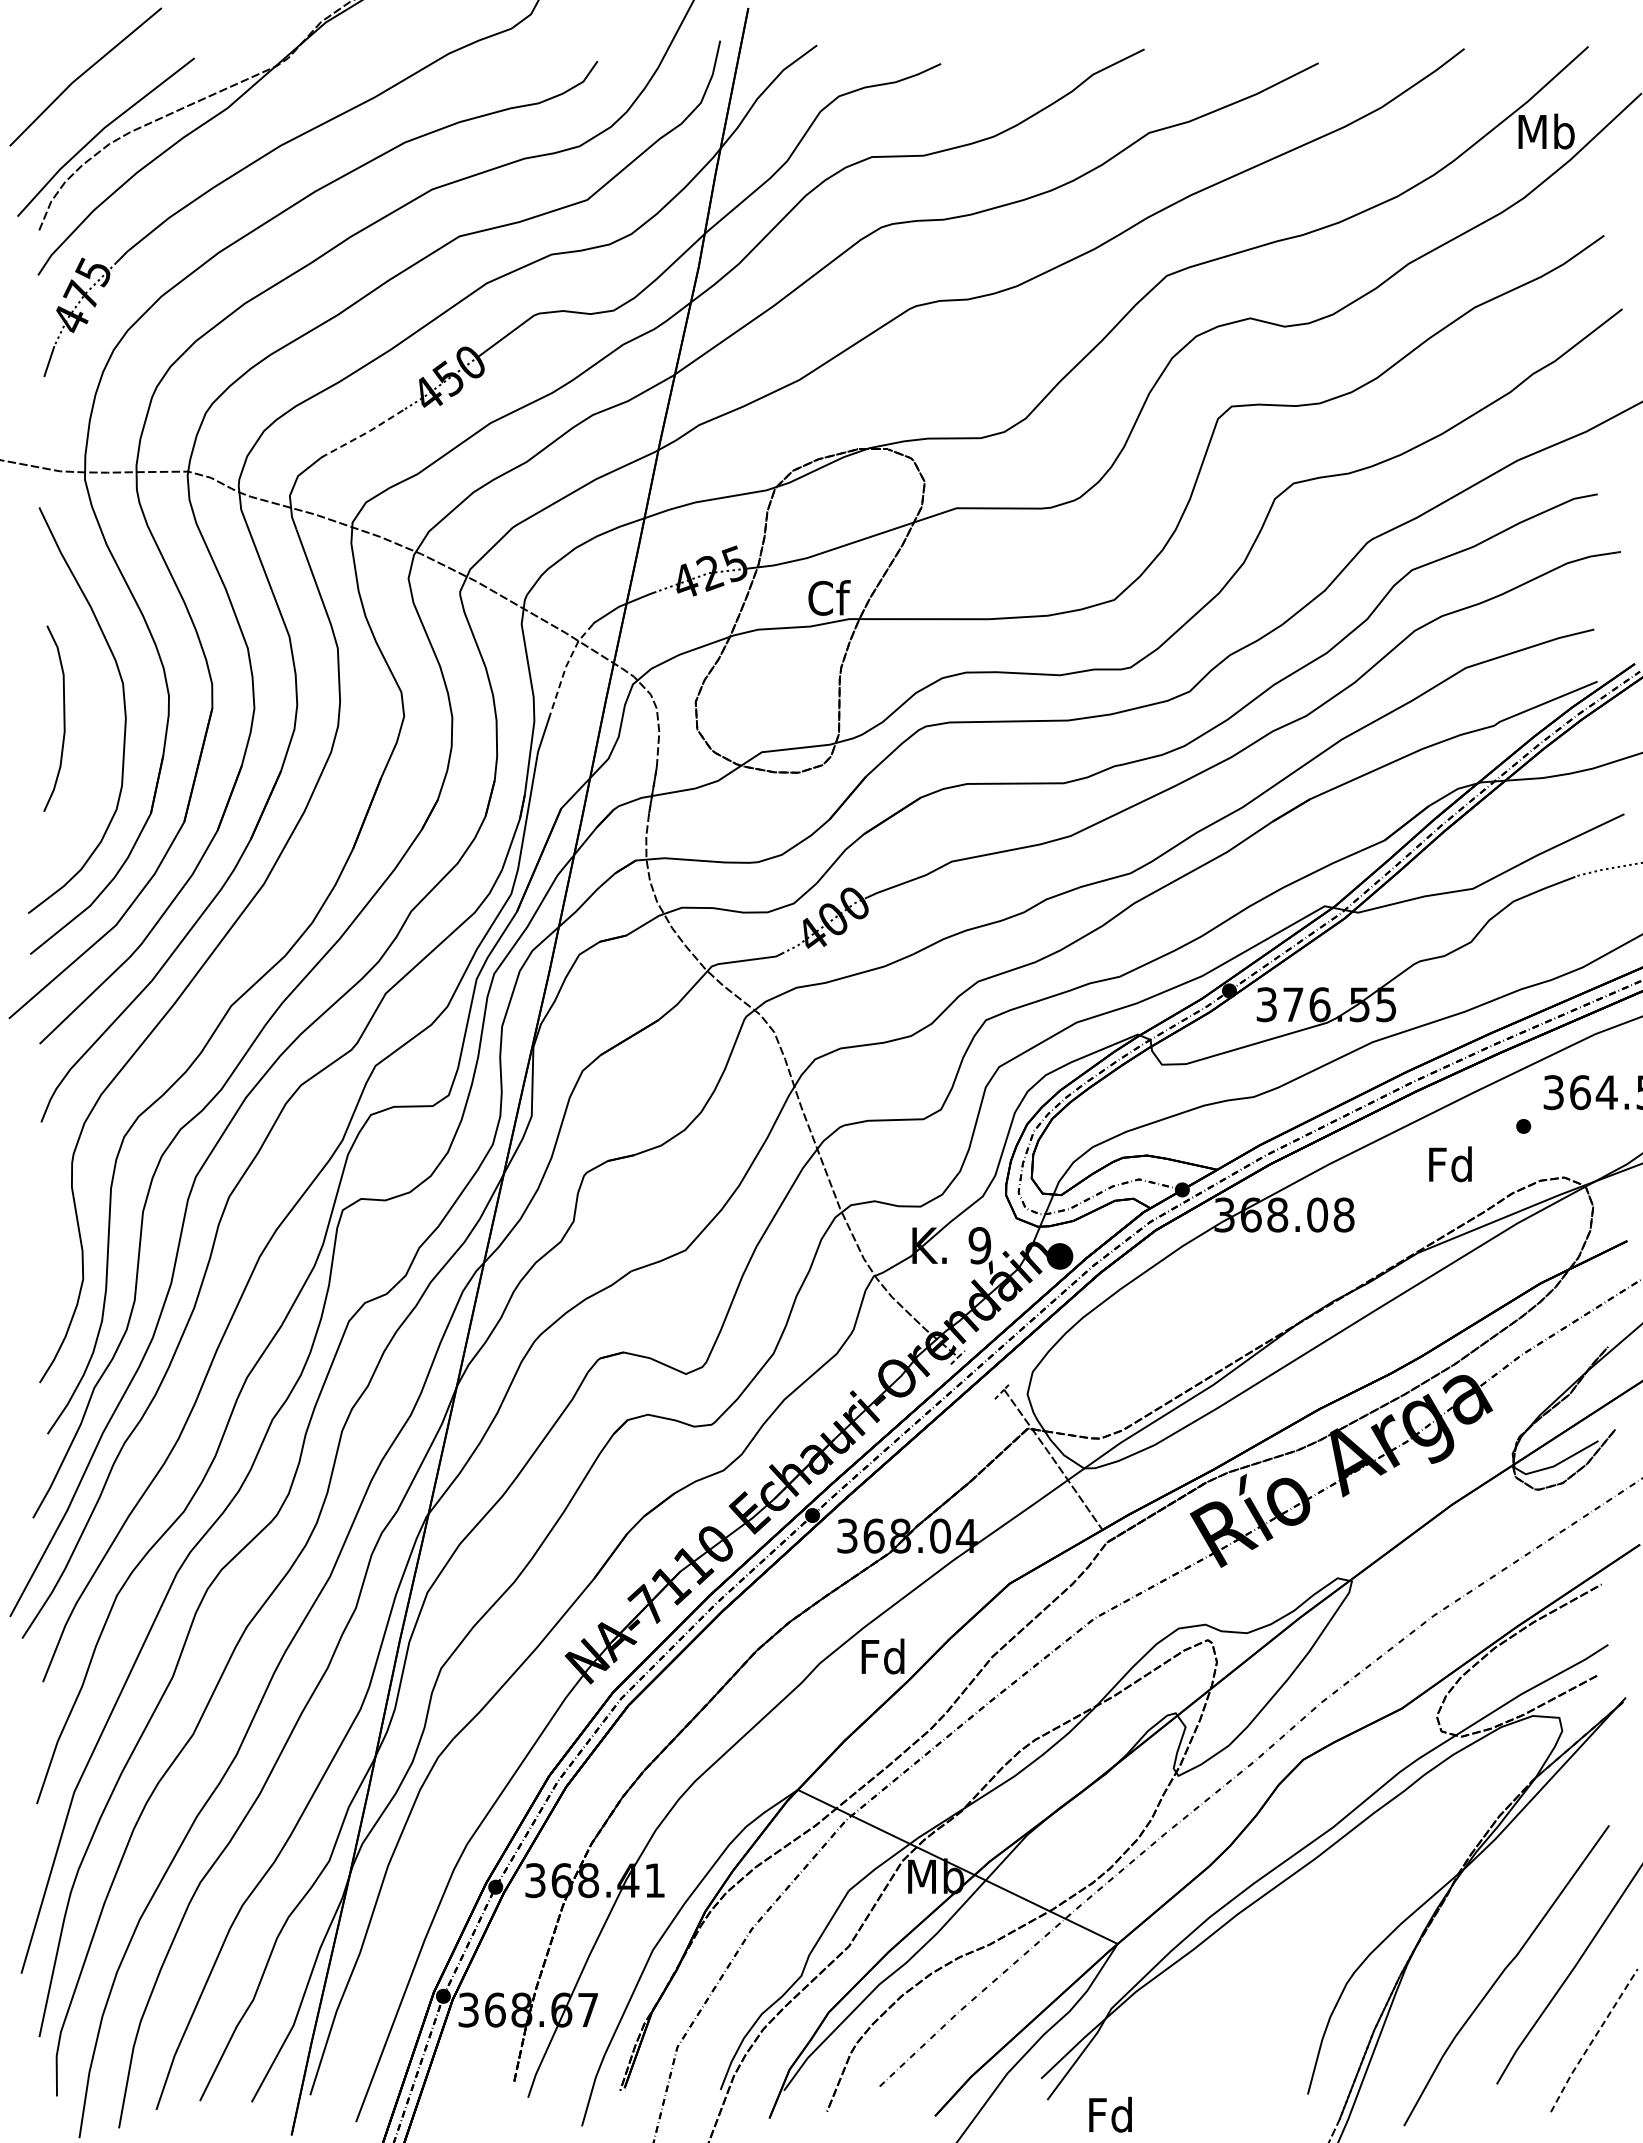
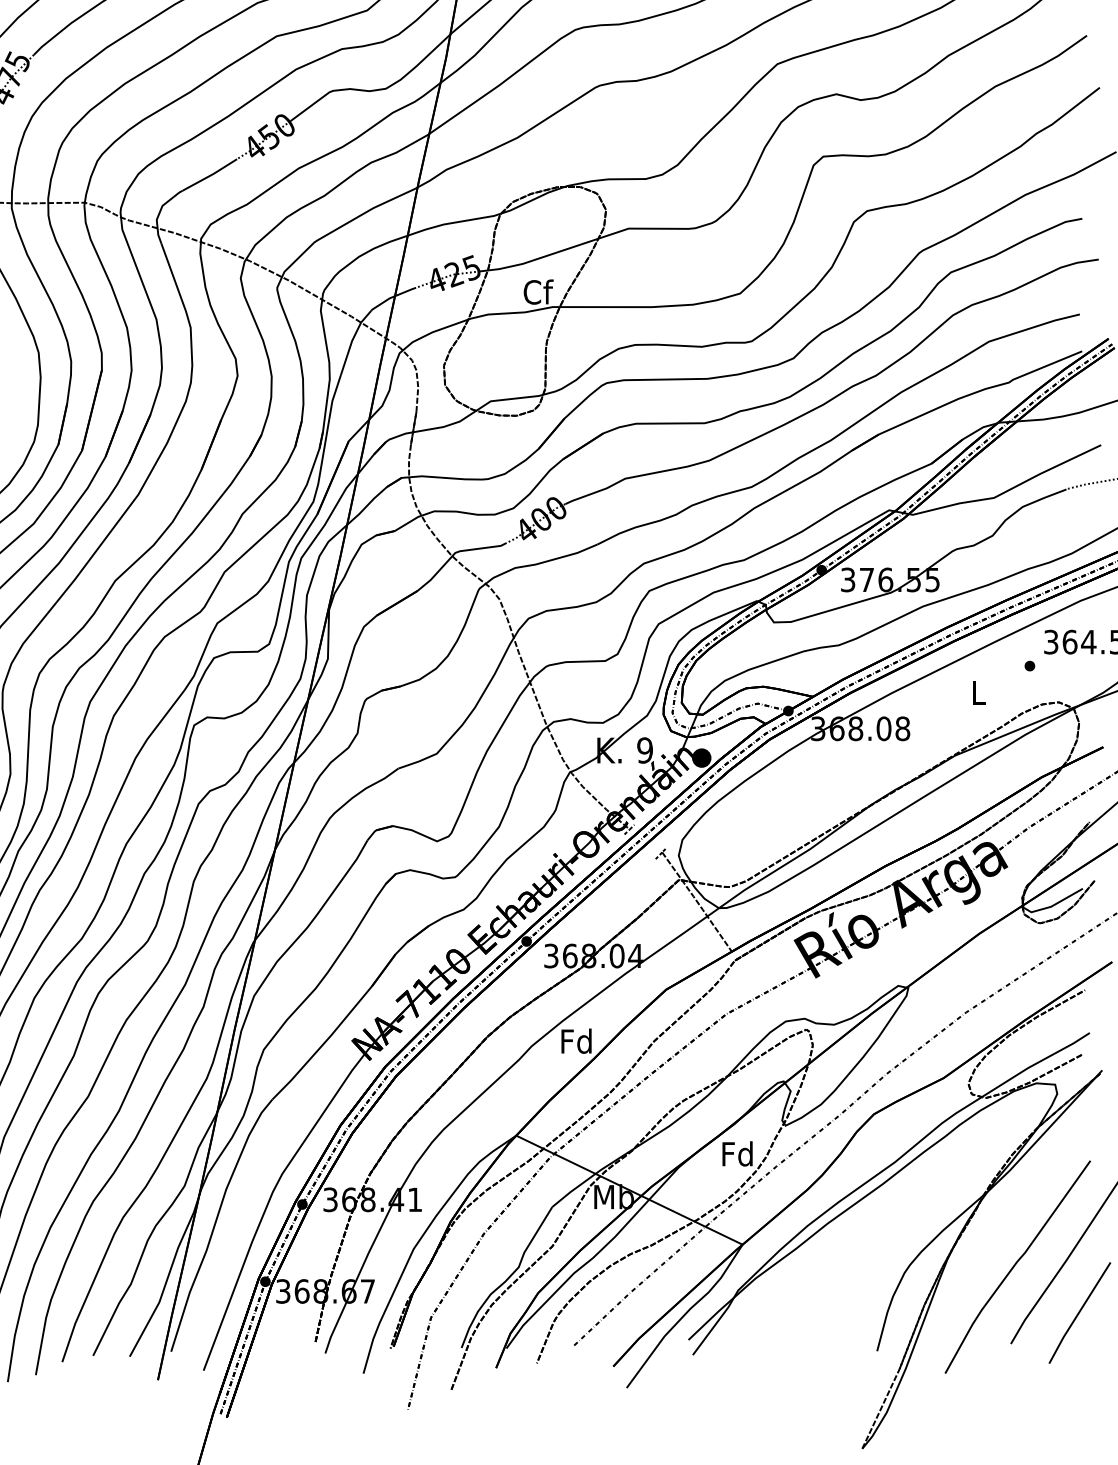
line: (365, 433) -> (210, 175), dashed -> solid
line: (565, 667) -> (351, 341), dashed -> solid
text: (1450, 1164) -> (978, 693), Fd -> L
line: (1593, 2040) -> (1079, 1312), dashed -> solid
text: (1110, 2114) -> (737, 1153), moved

